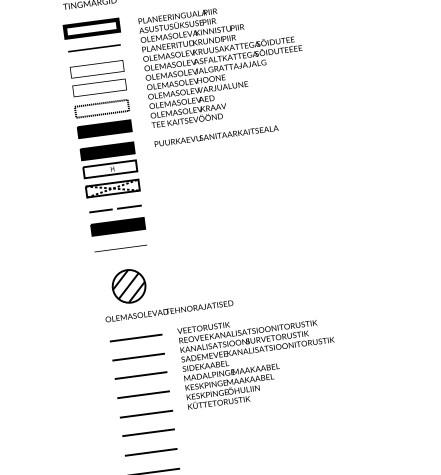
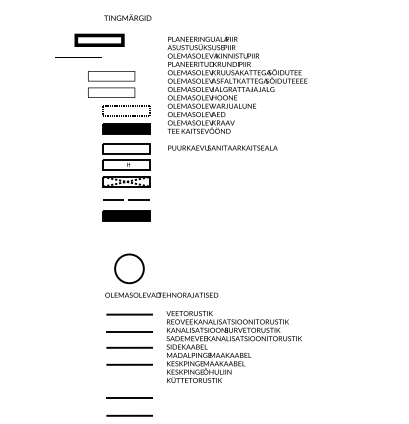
part: (91, 27) -> (99, 39), moved
line: (94, 48) -> (78, 57), moved
part: (98, 78) -> (111, 84), moved
fill: (106, 151) -> (125, 148), removed
hatch: (129, 286) -> (129, 268), removed
line: (145, 413) -> (129, 381), removed

